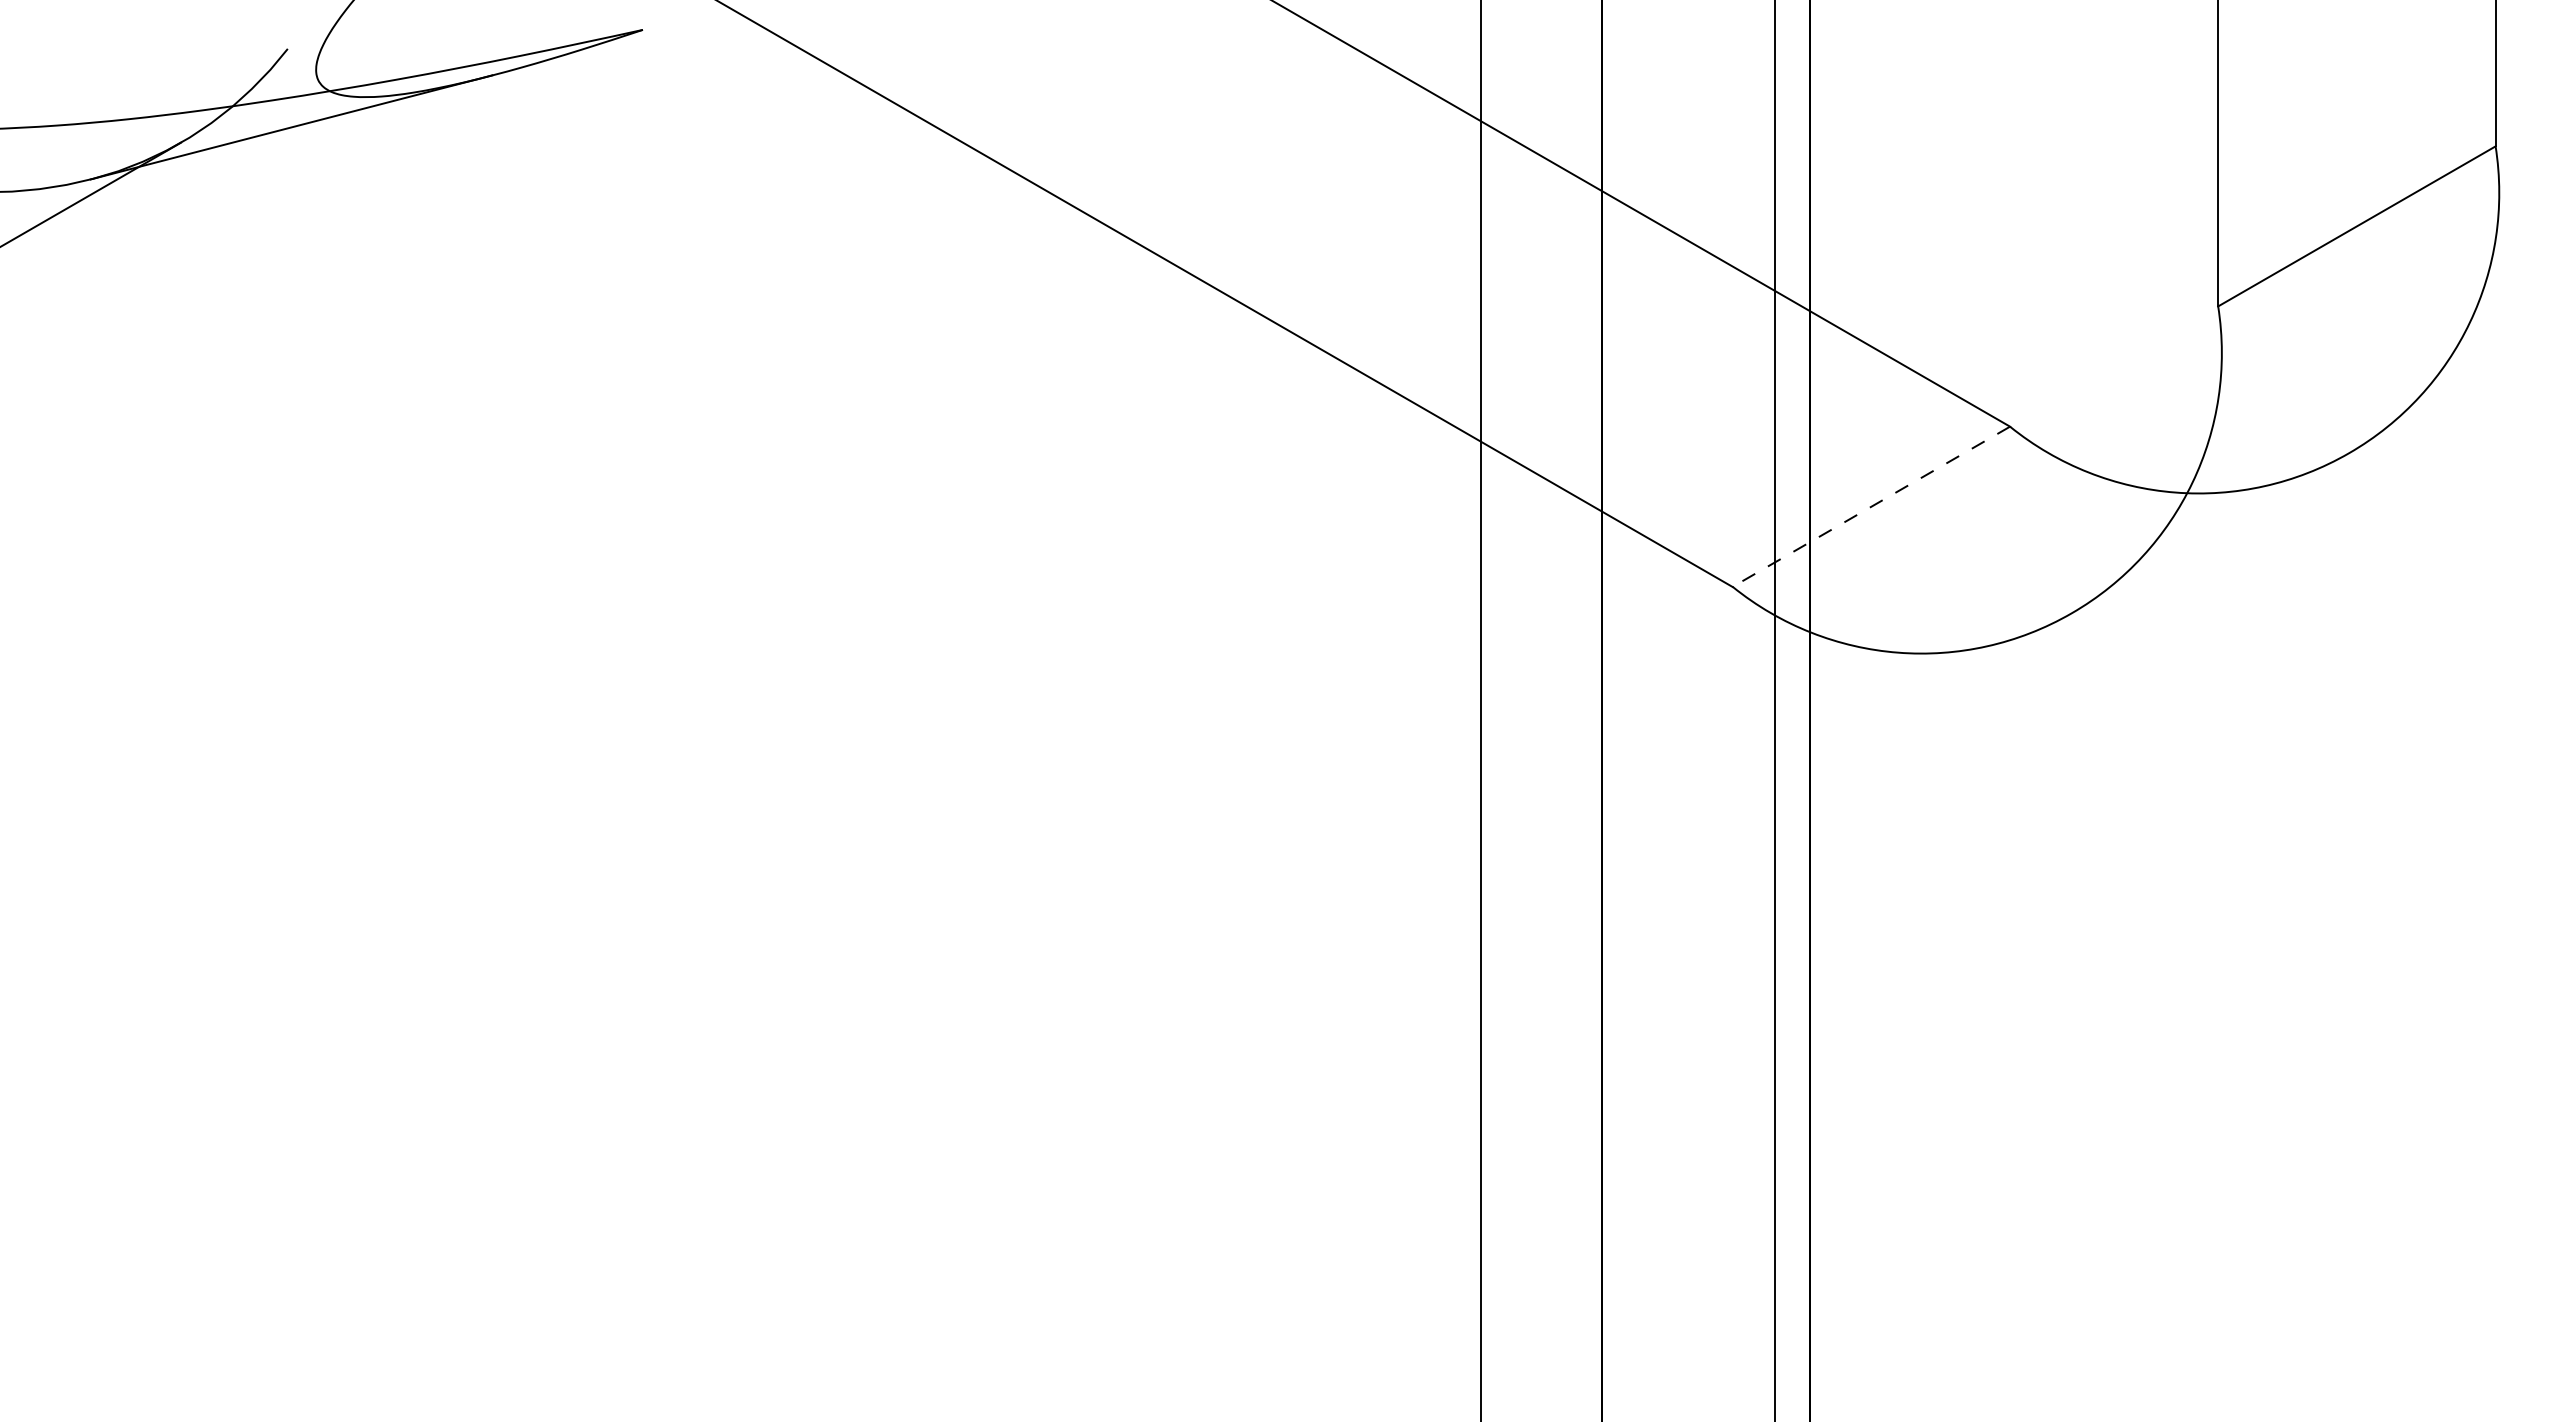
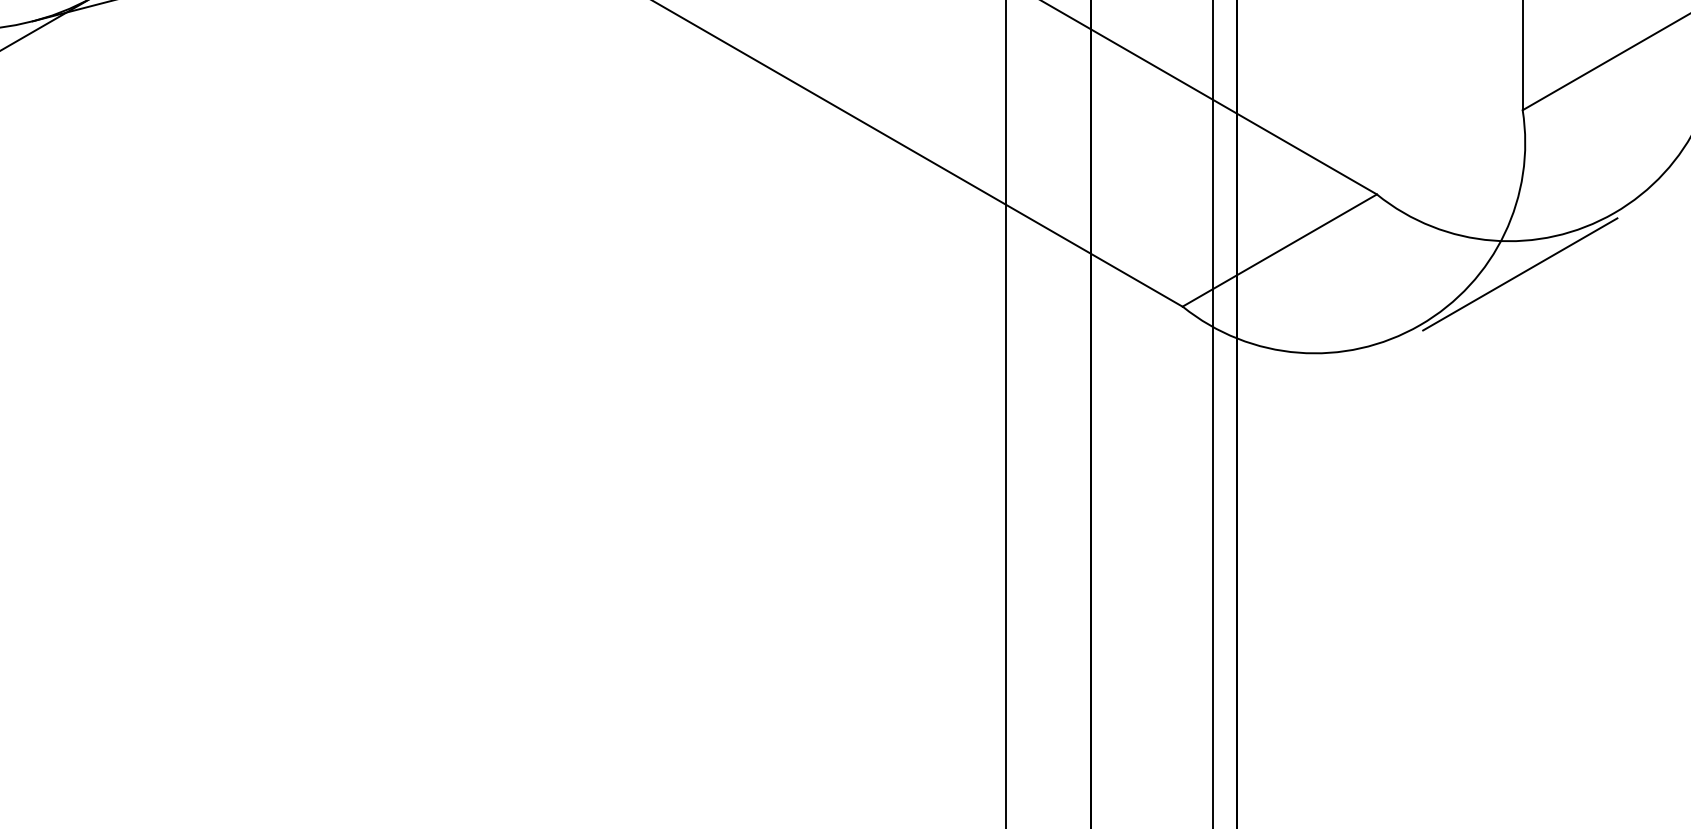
line: (1870, 507) -> (1279, 251), dashed -> solid
line: (2214, 540) -> (1520, 274), added

